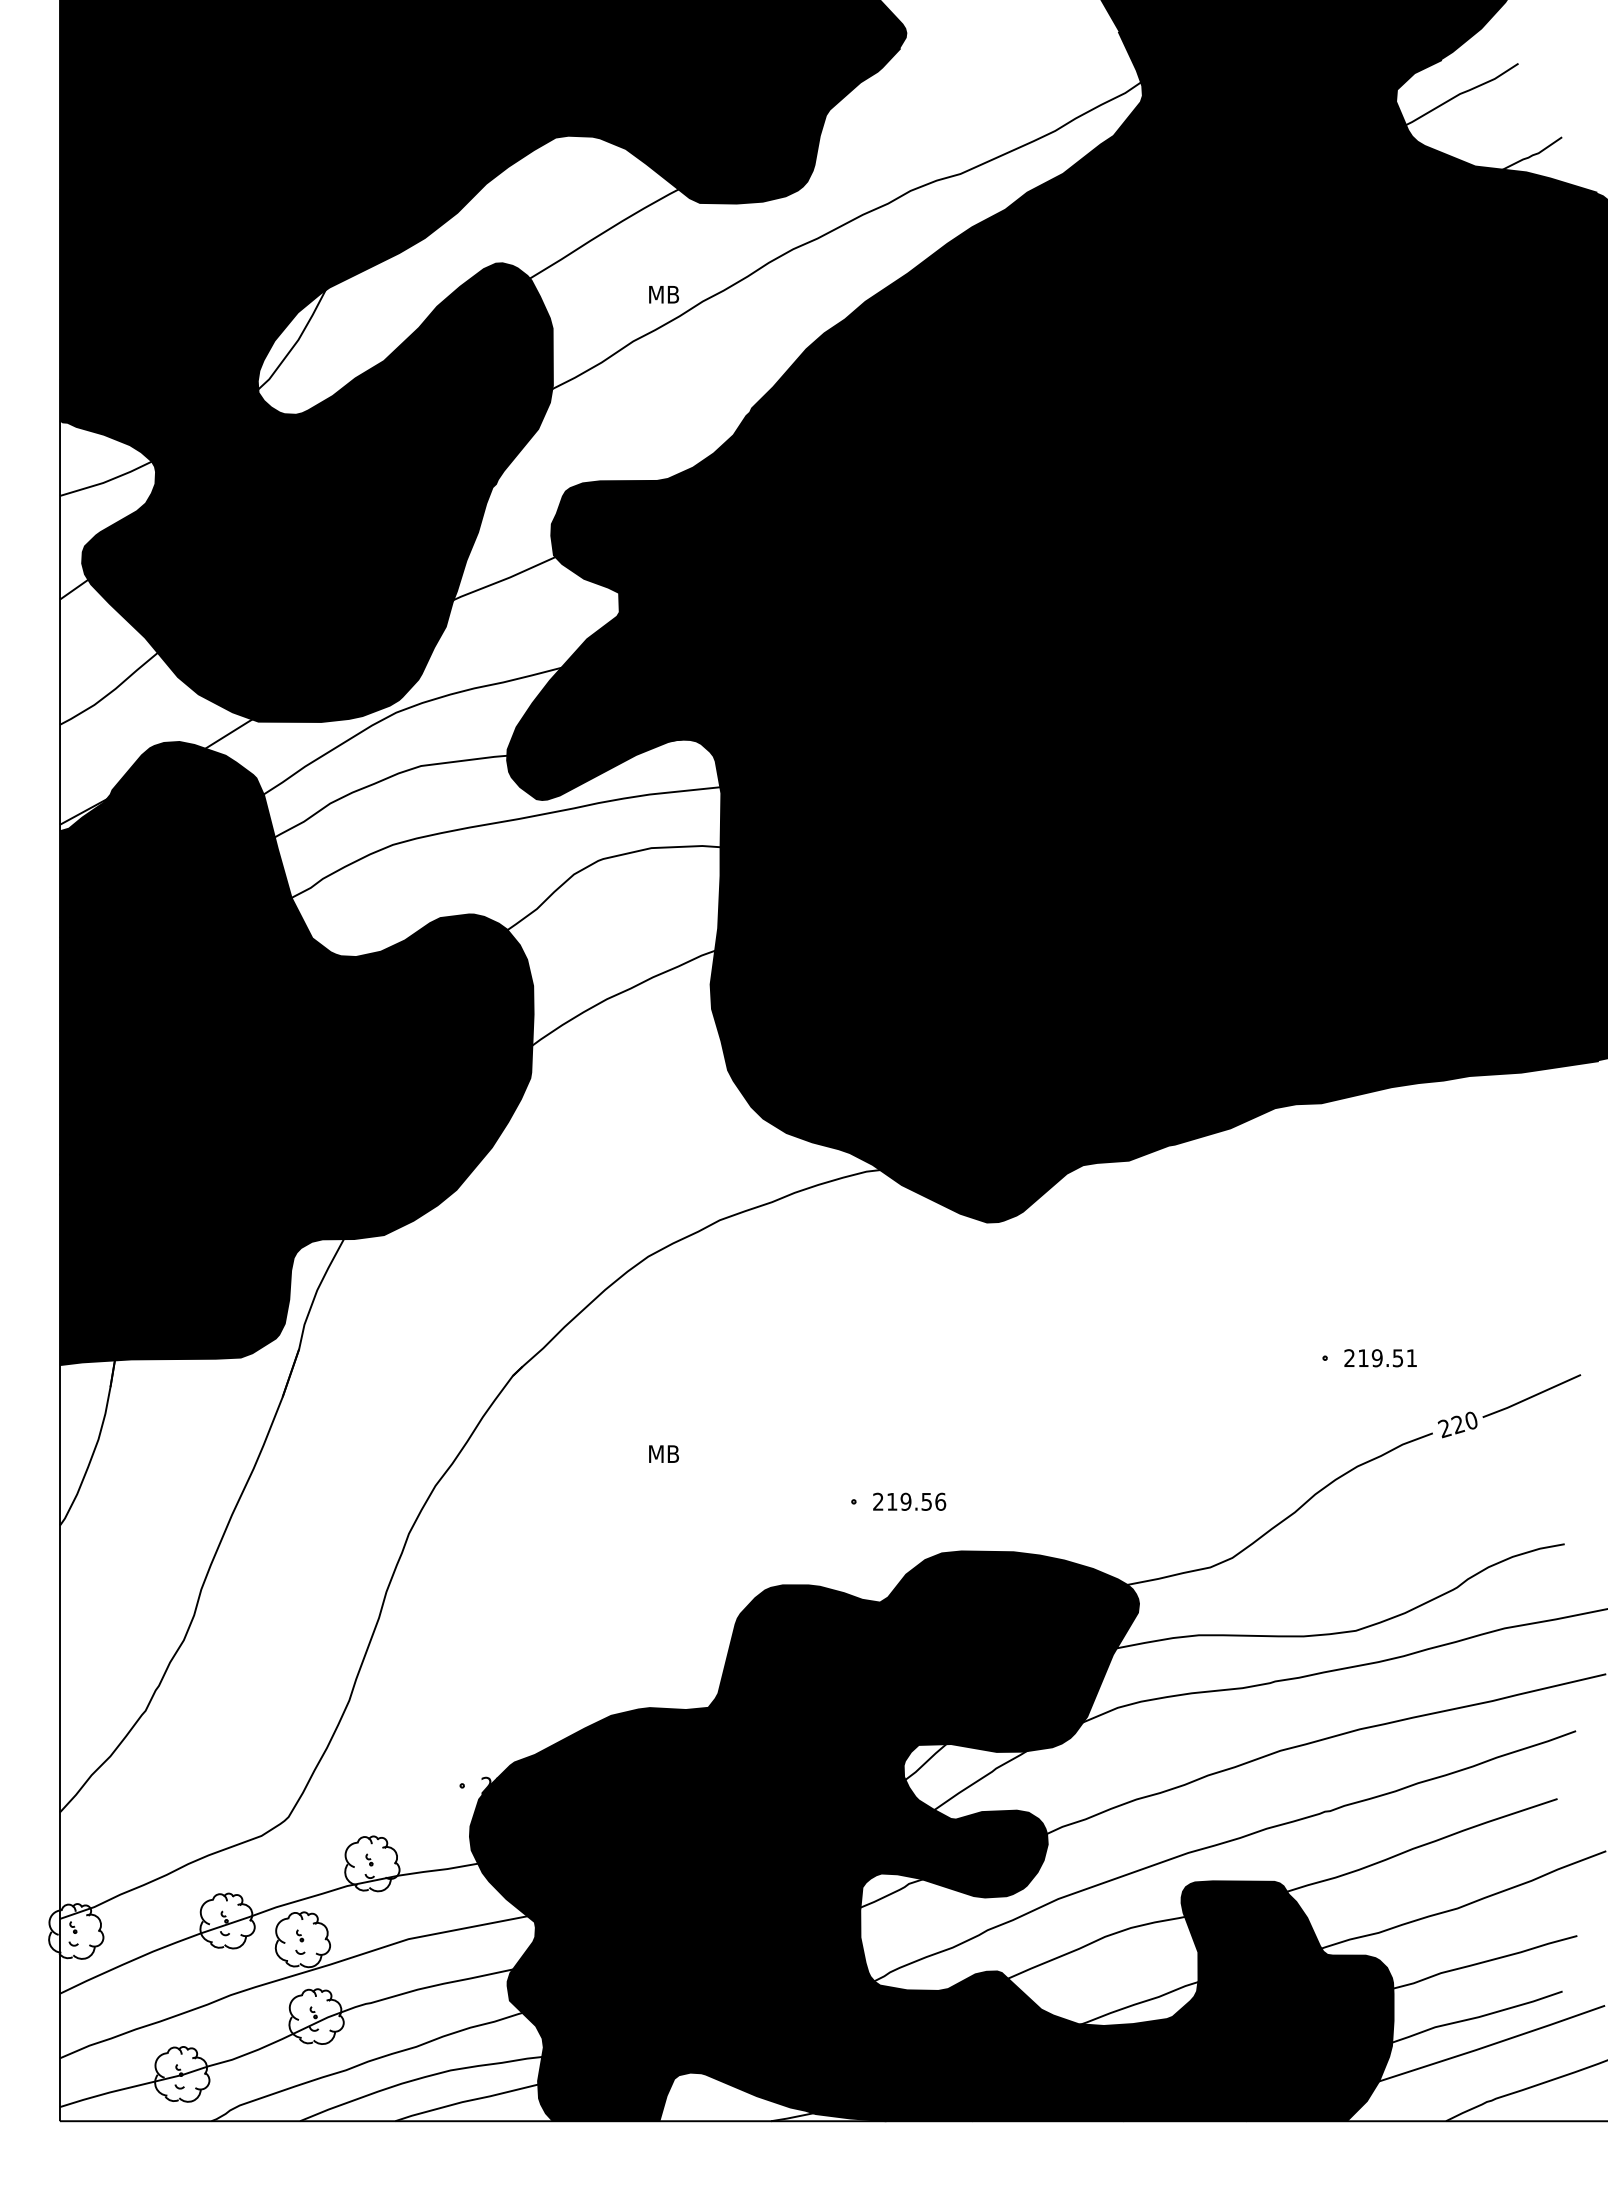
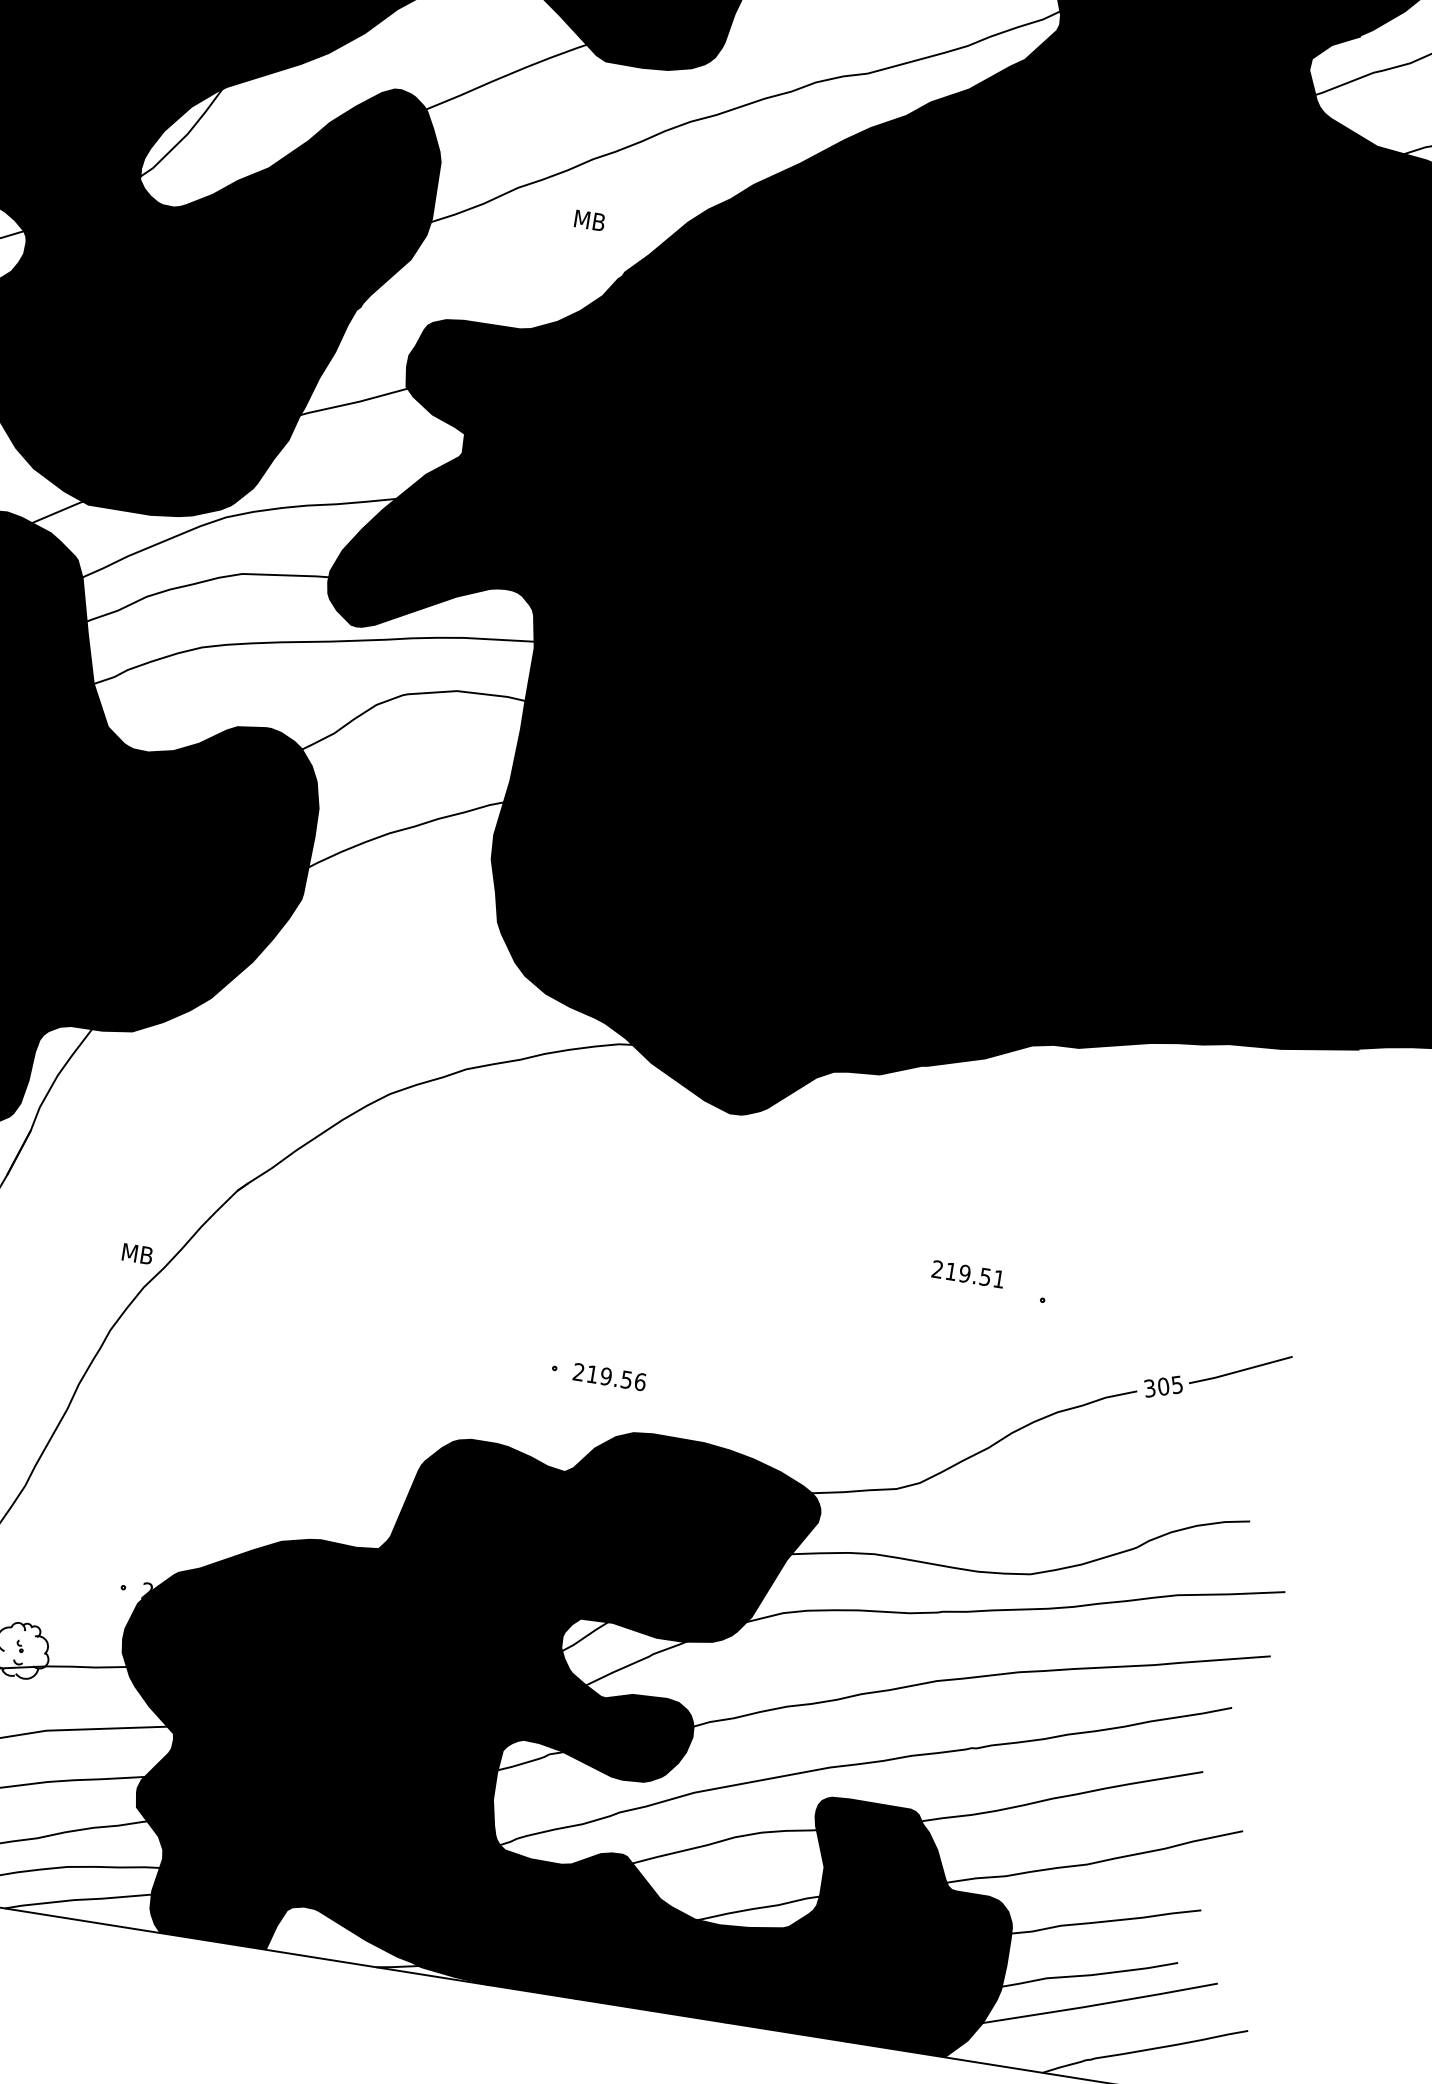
text: (663, 294) -> (589, 220), moved
text: (1380, 1358) -> (968, 1274), moved
text: (1457, 1424) -> (1162, 1386), 220 -> 305
text: (663, 1453) -> (137, 1253), moved

